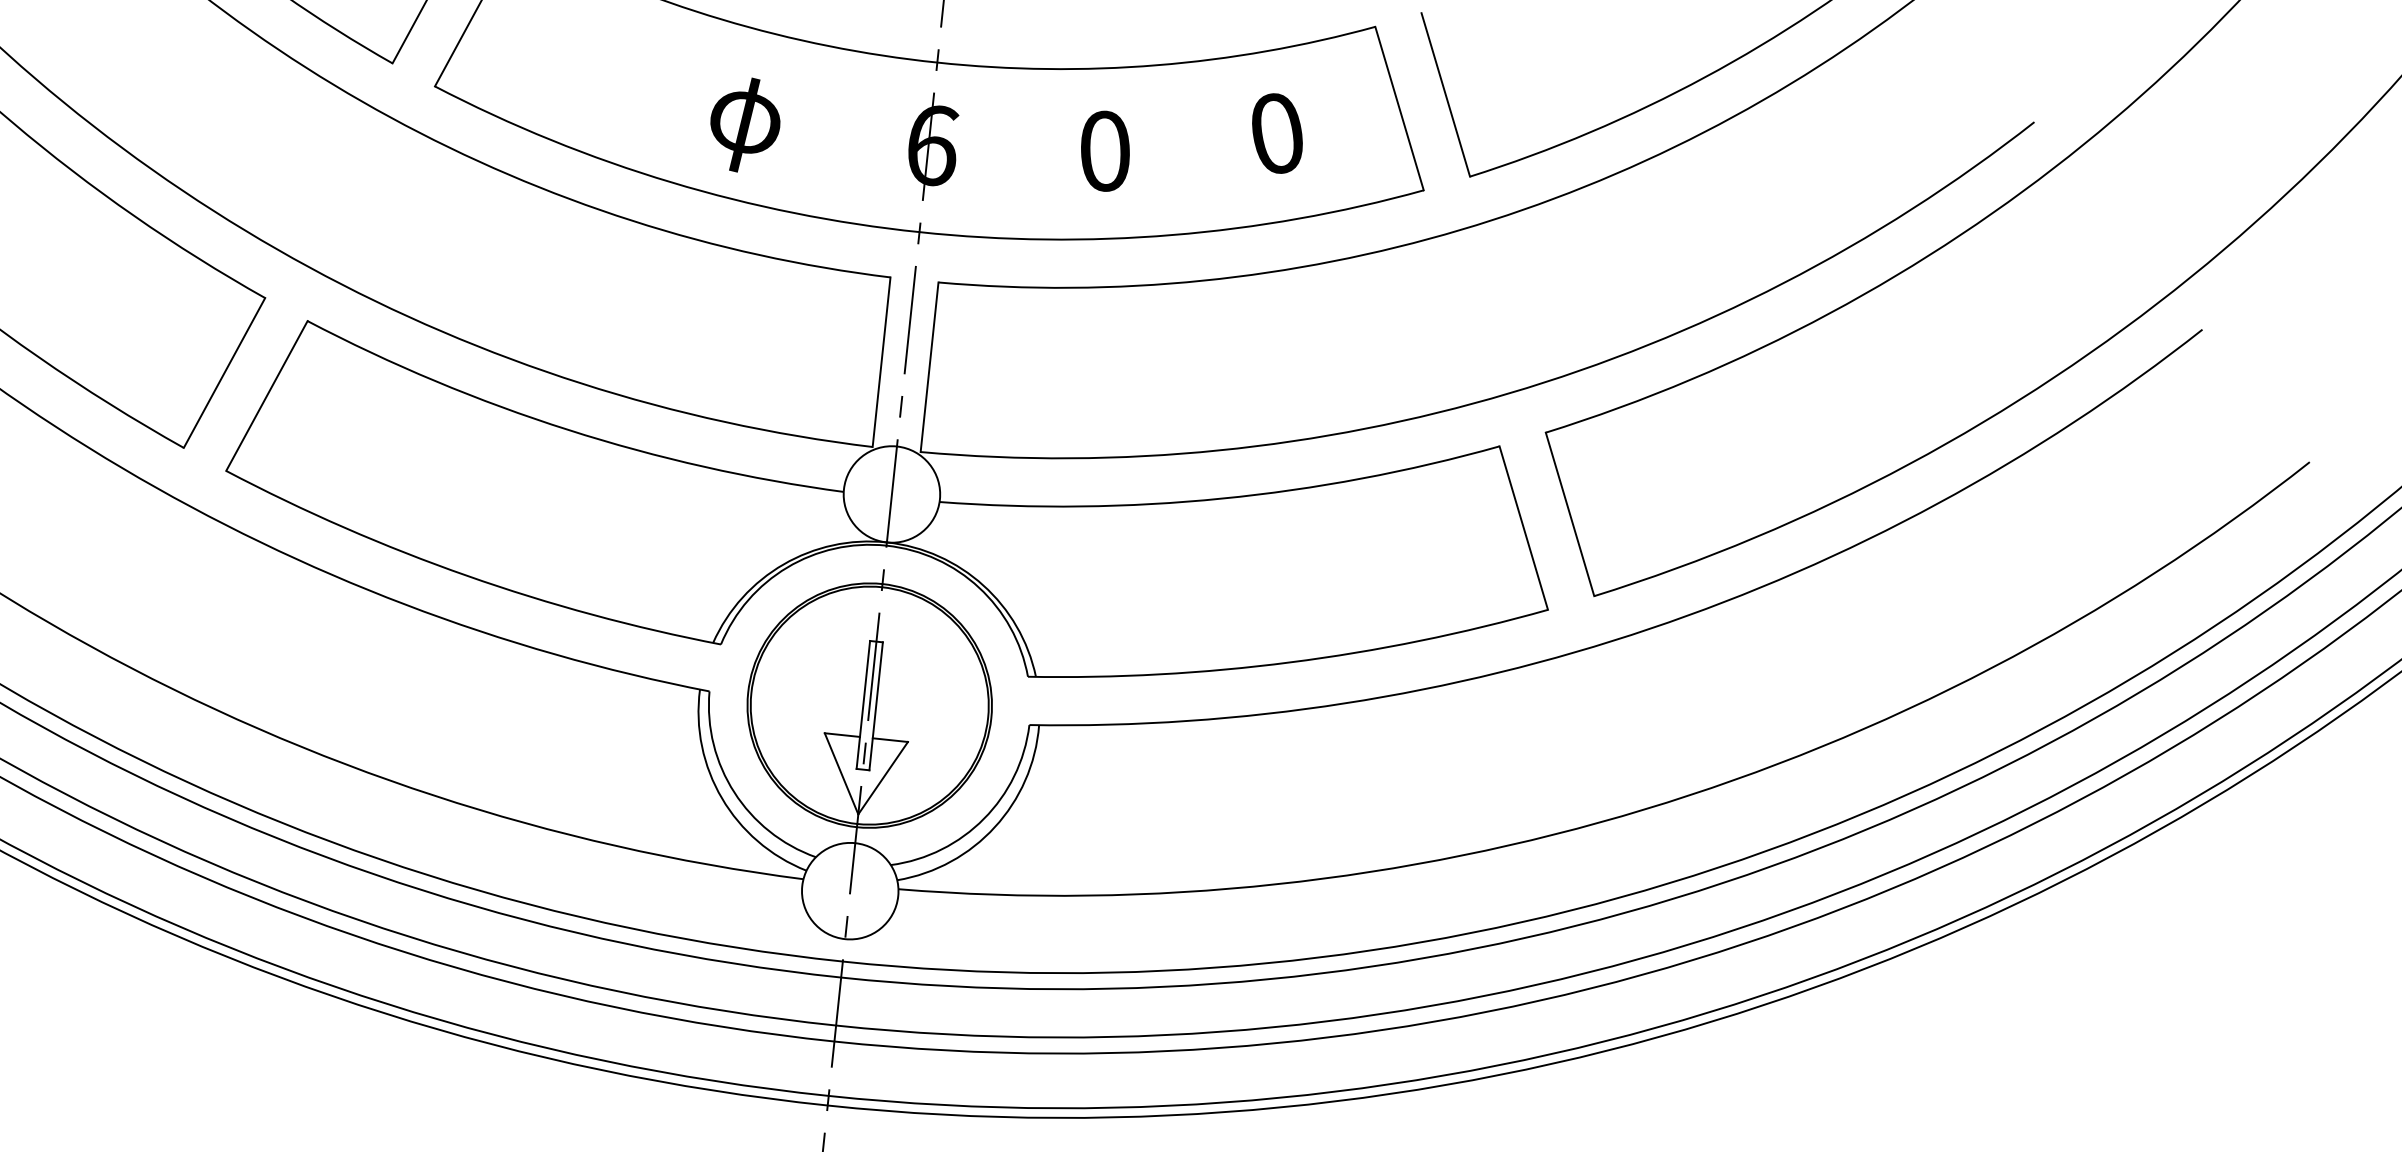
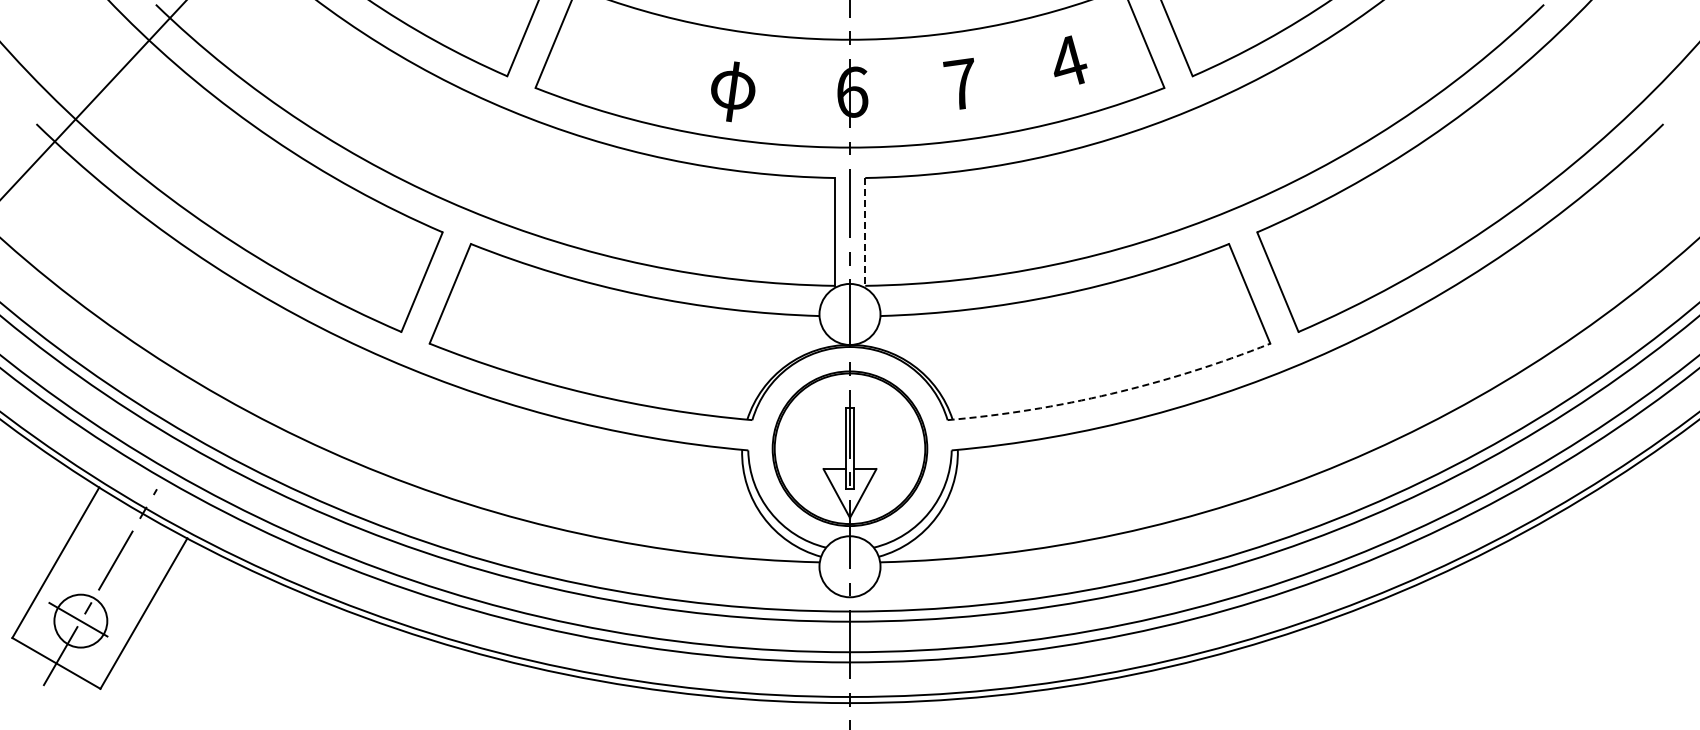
text: (1278, 133) -> (1069, 61), 0 -> 4
text: (1103, 149) -> (960, 83), 0 -> 7
line: (930, 366) -> (865, 231), solid -> dashed
arc: (1290, 661) -> (1111, 393), solid -> dashed

